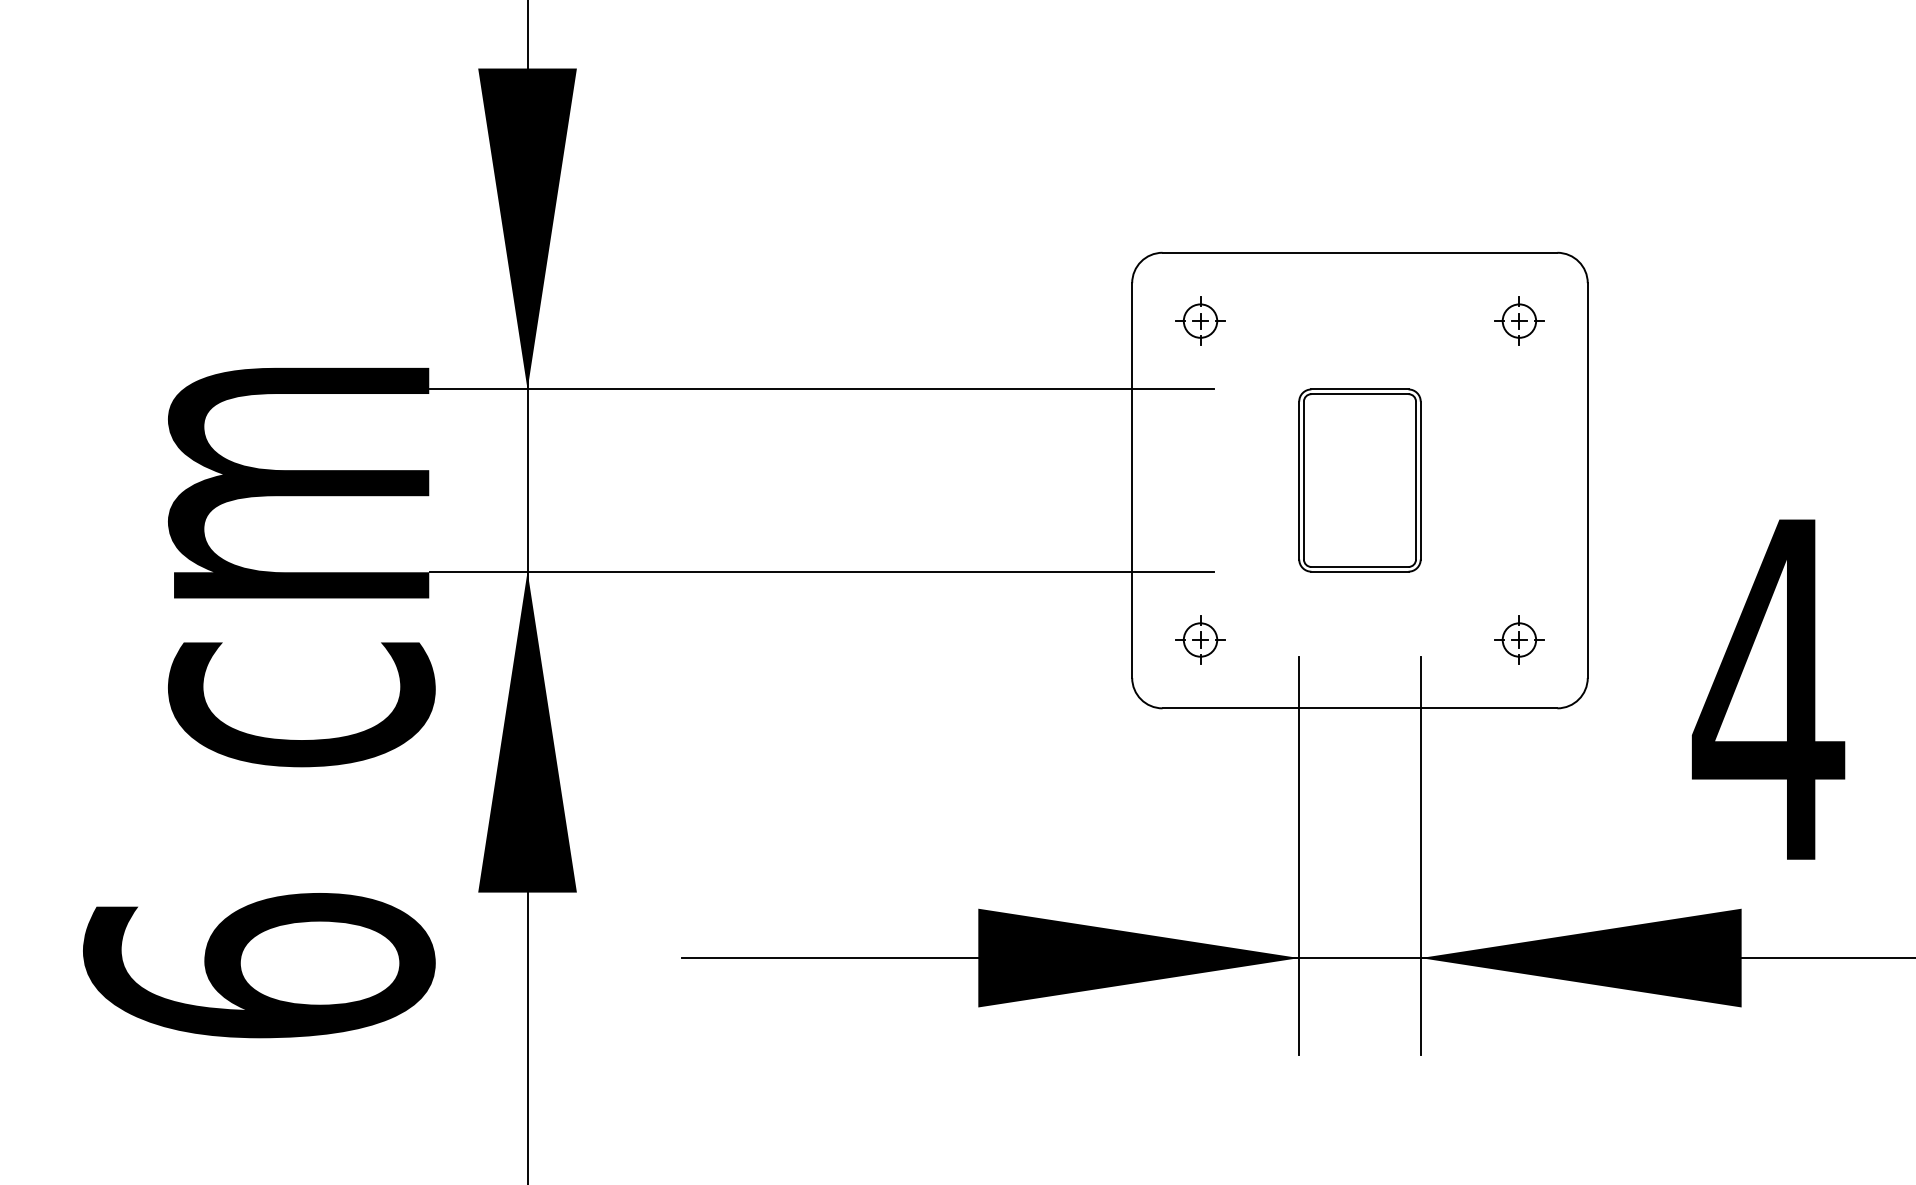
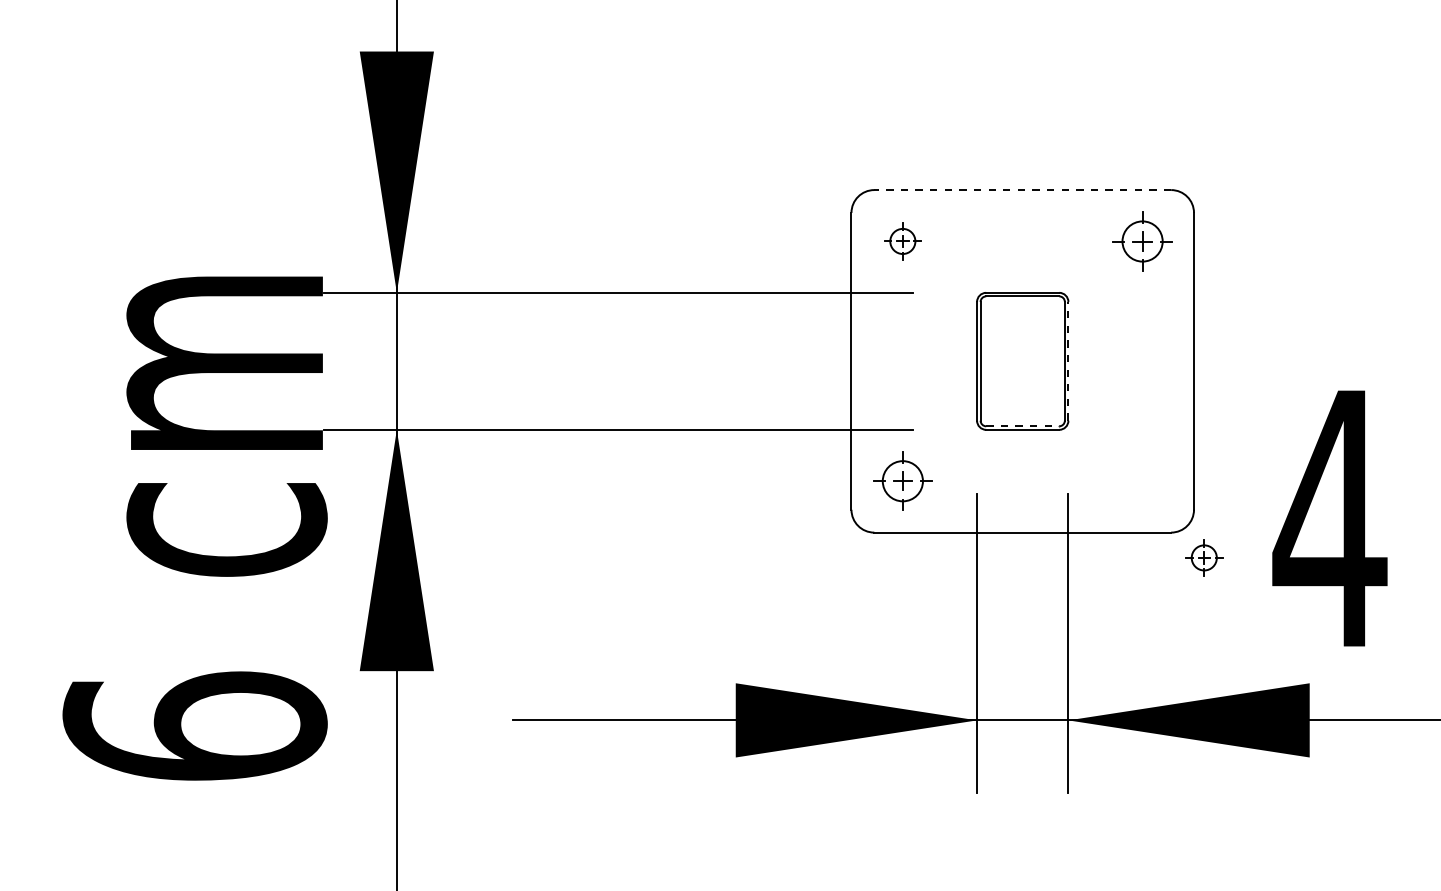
line: (1359, 252) -> (1022, 189), solid -> dashed
part: (1519, 320) -> (1142, 240), size x1.6
line: (1420, 480) -> (1068, 361), solid -> dashed
line: (1359, 566) -> (1022, 425), solid -> dashed
part: (1200, 639) -> (902, 480), size x1.6
part: (1519, 639) -> (1204, 557), moved

